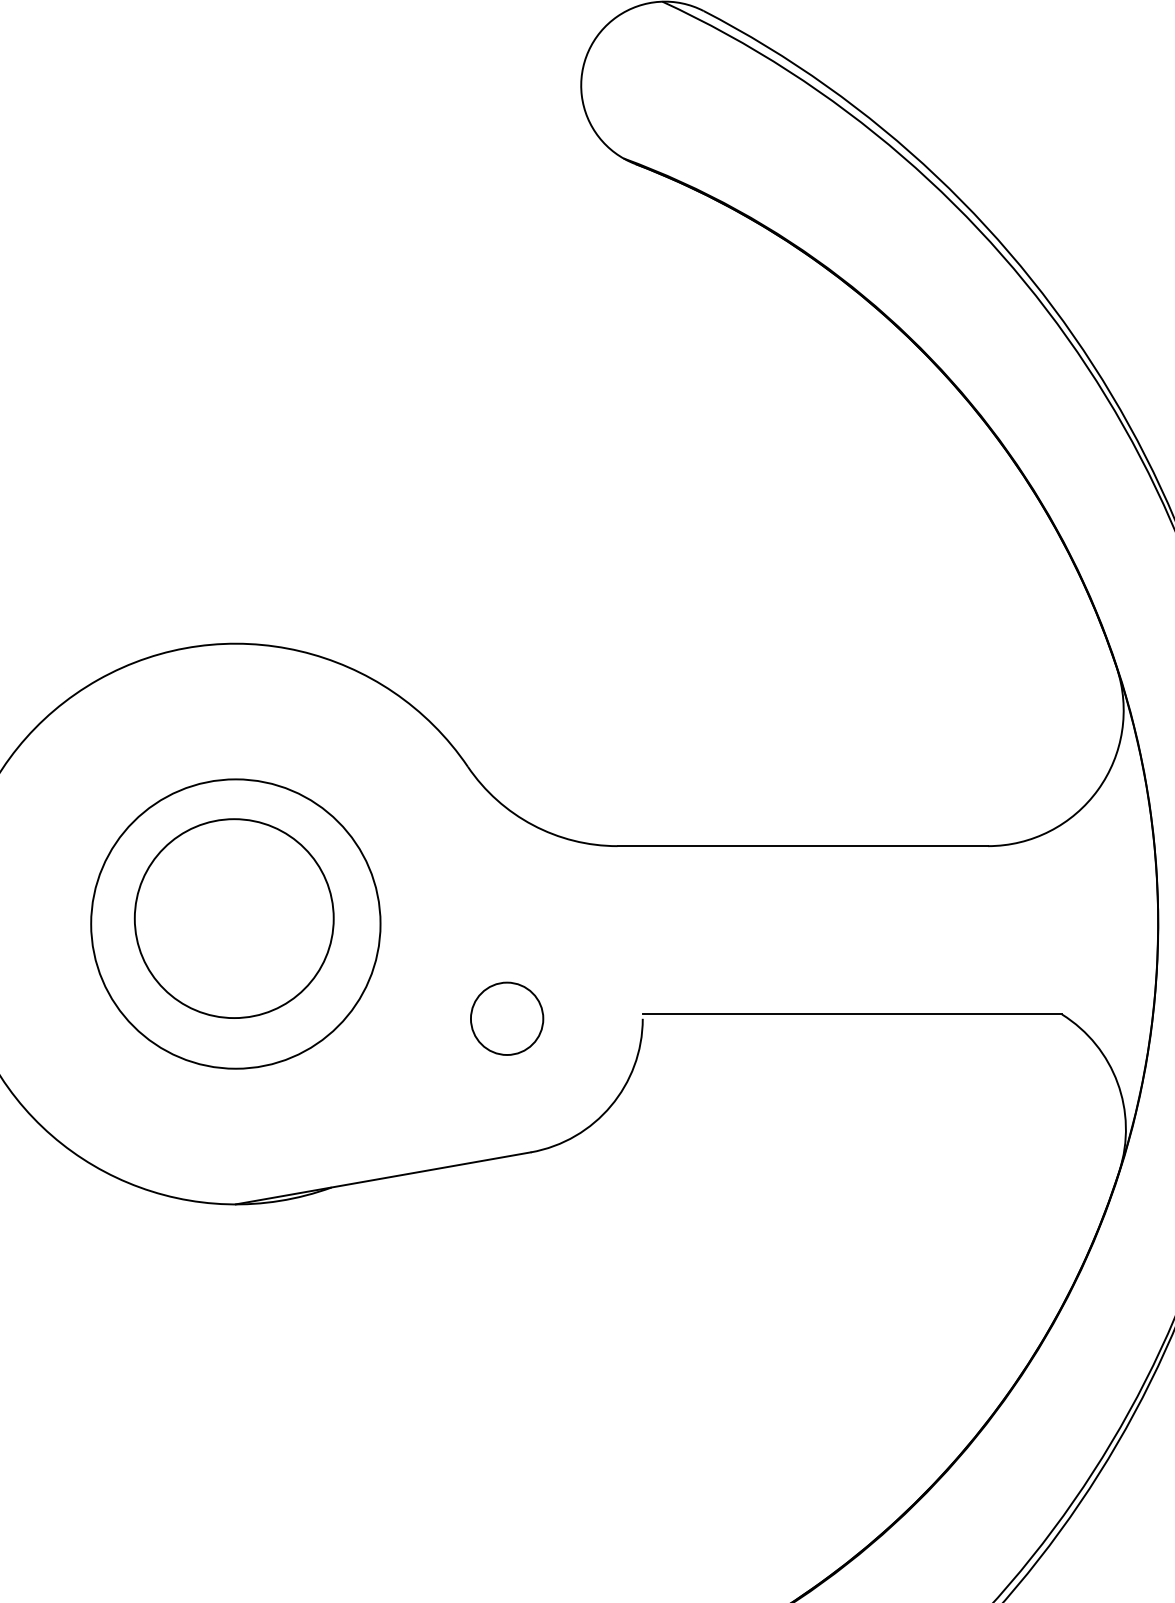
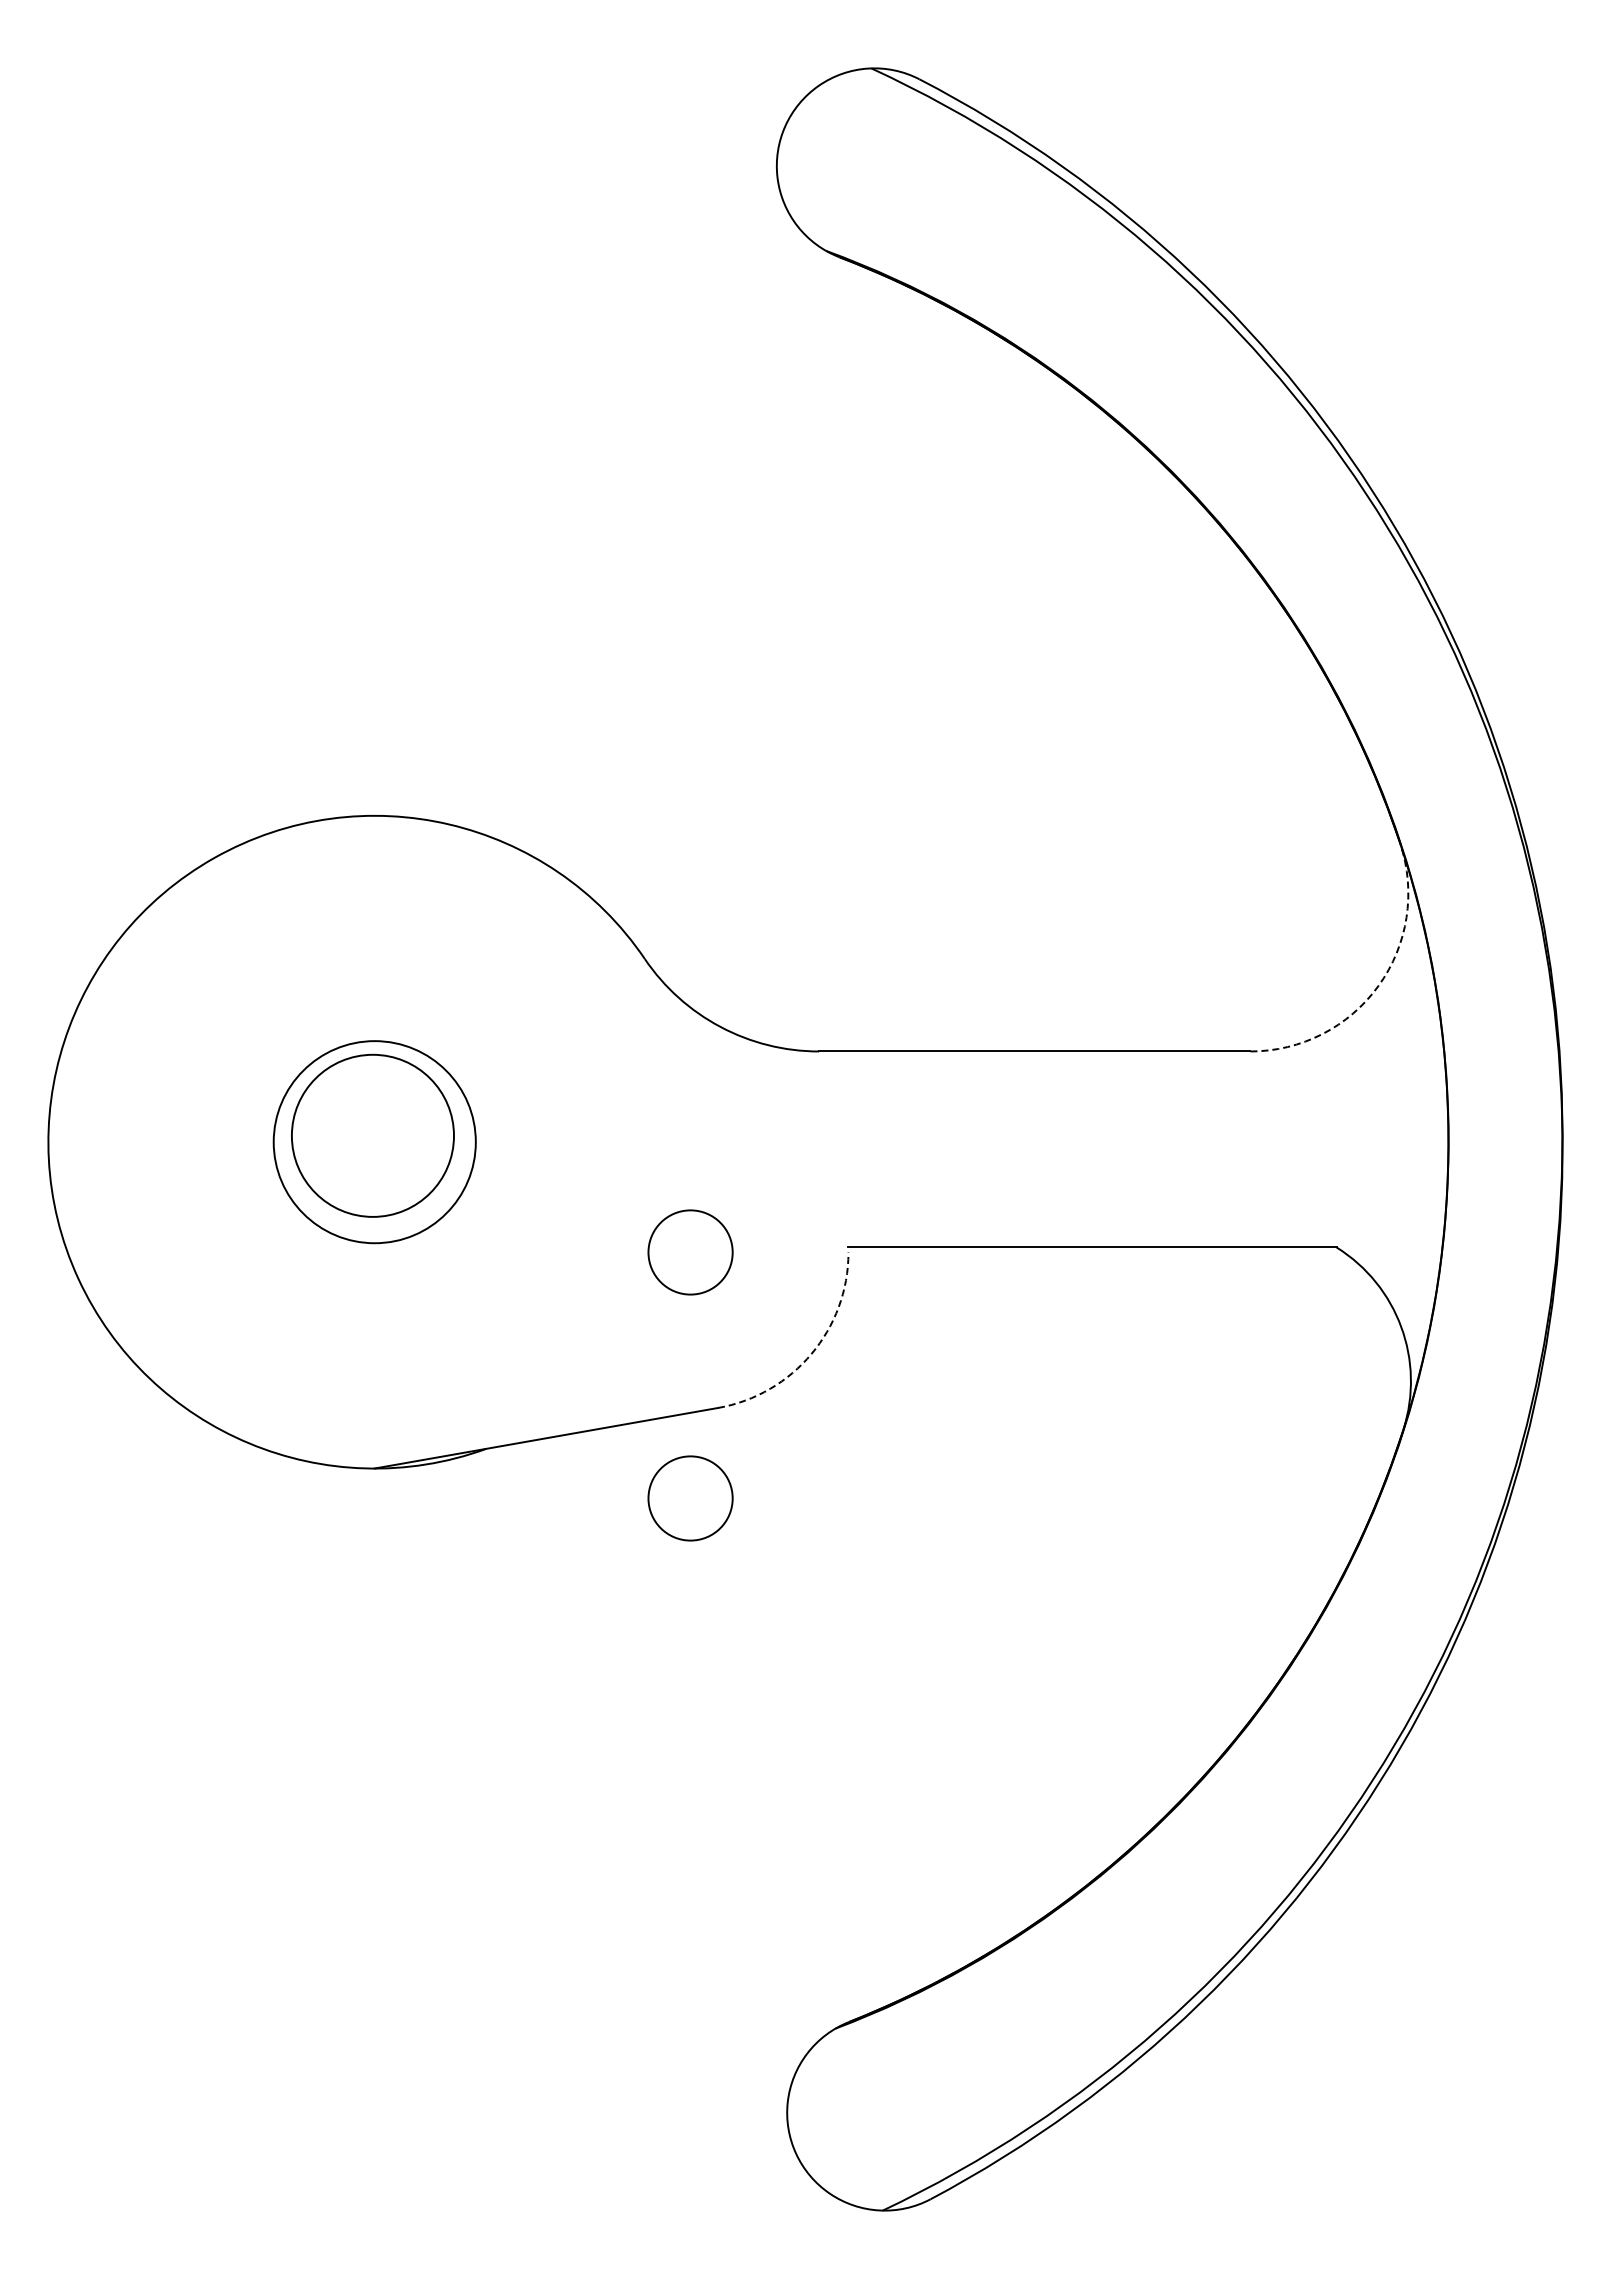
arc: (1098, 790) -> (1378, 986), solid -> dashed
circle: (233, 918) -> (372, 1135), size x0.7
circle: (235, 923) -> (374, 1141), size x0.6
arc: (611, 1105) -> (811, 1353), solid -> dashed
circle: (507, 1230) -> (690, 1498), added

